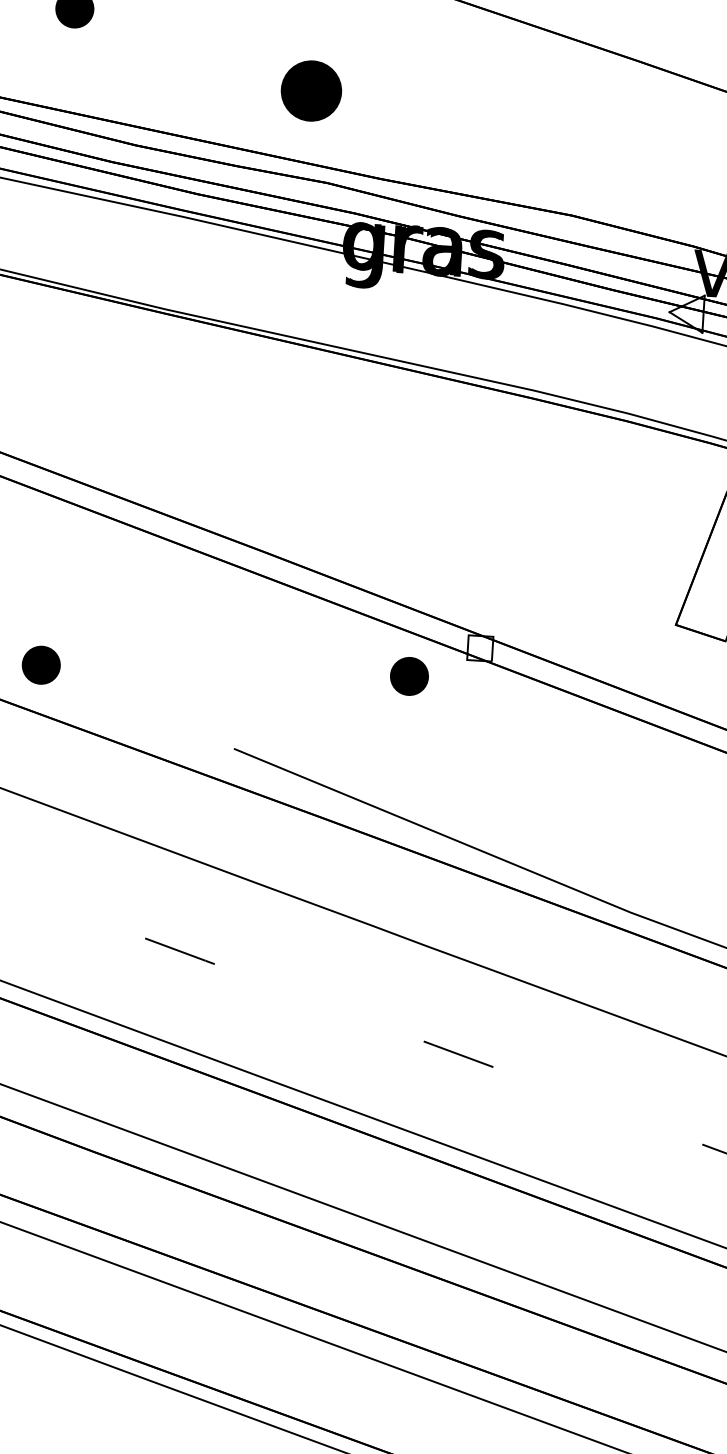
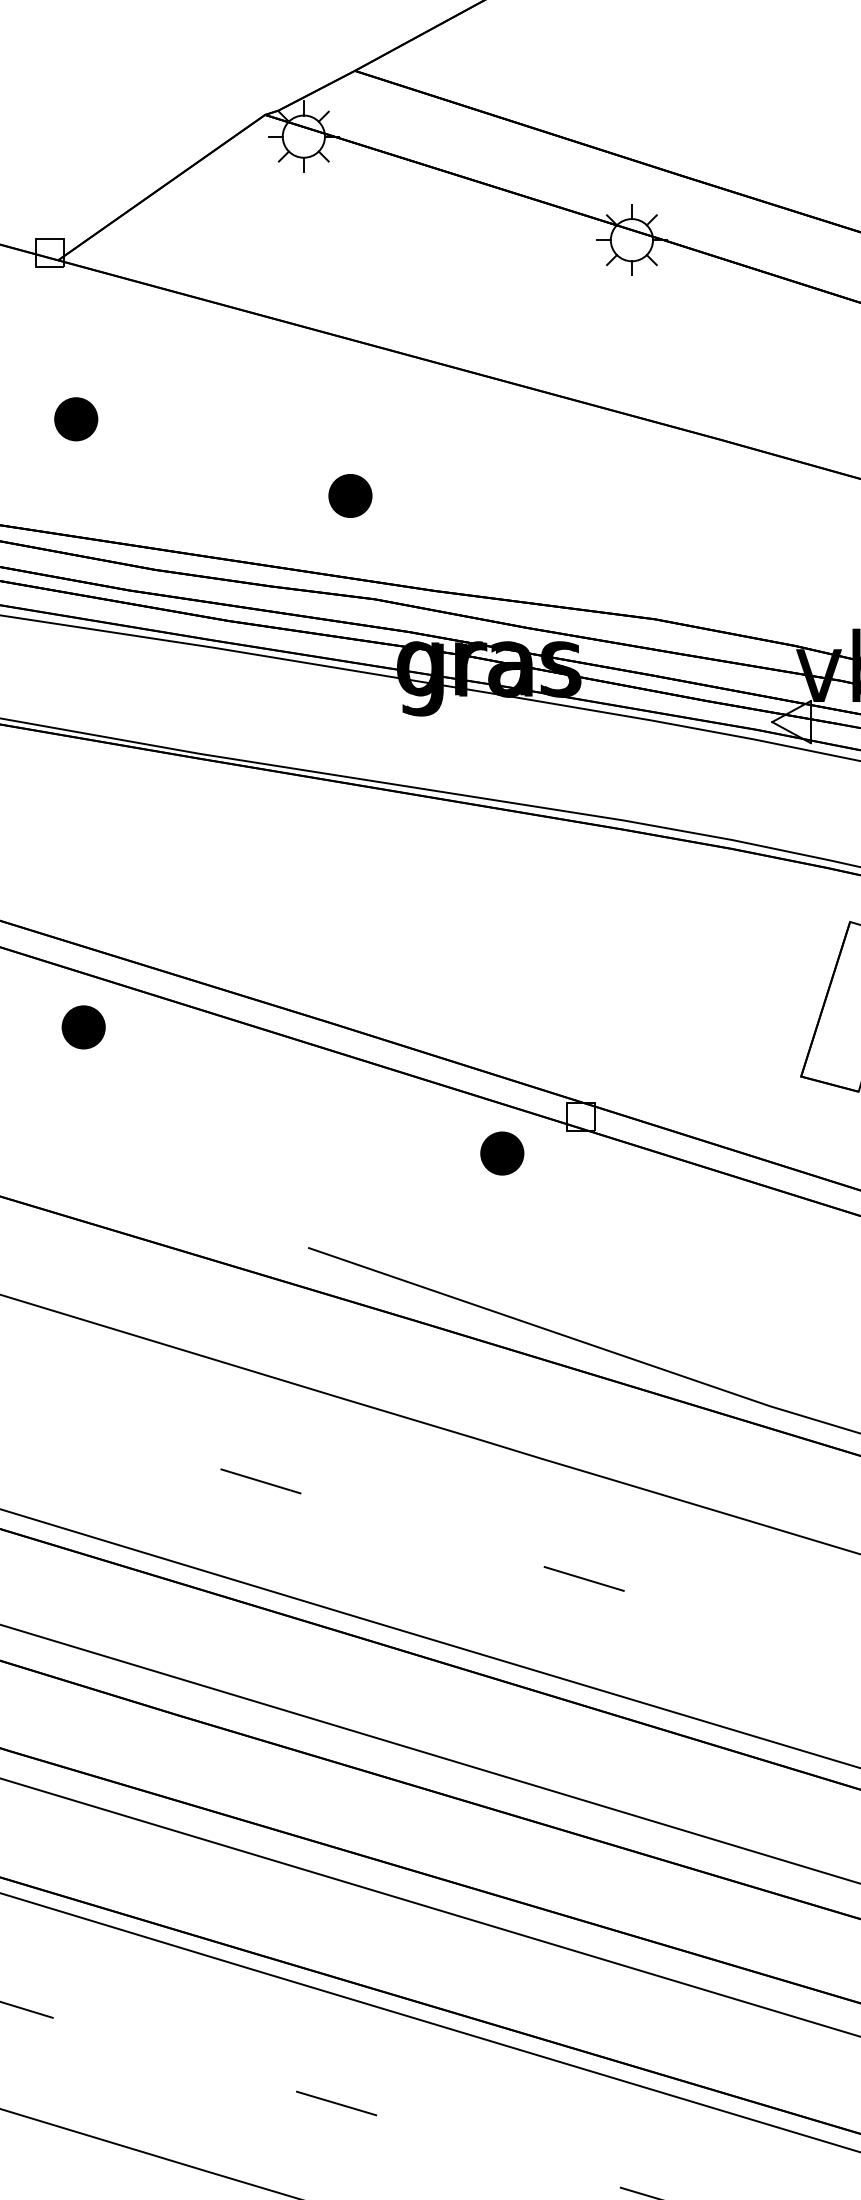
part: (311, 90) -> (350, 495), size x0.62
part: (41, 665) -> (83, 1027), moved

